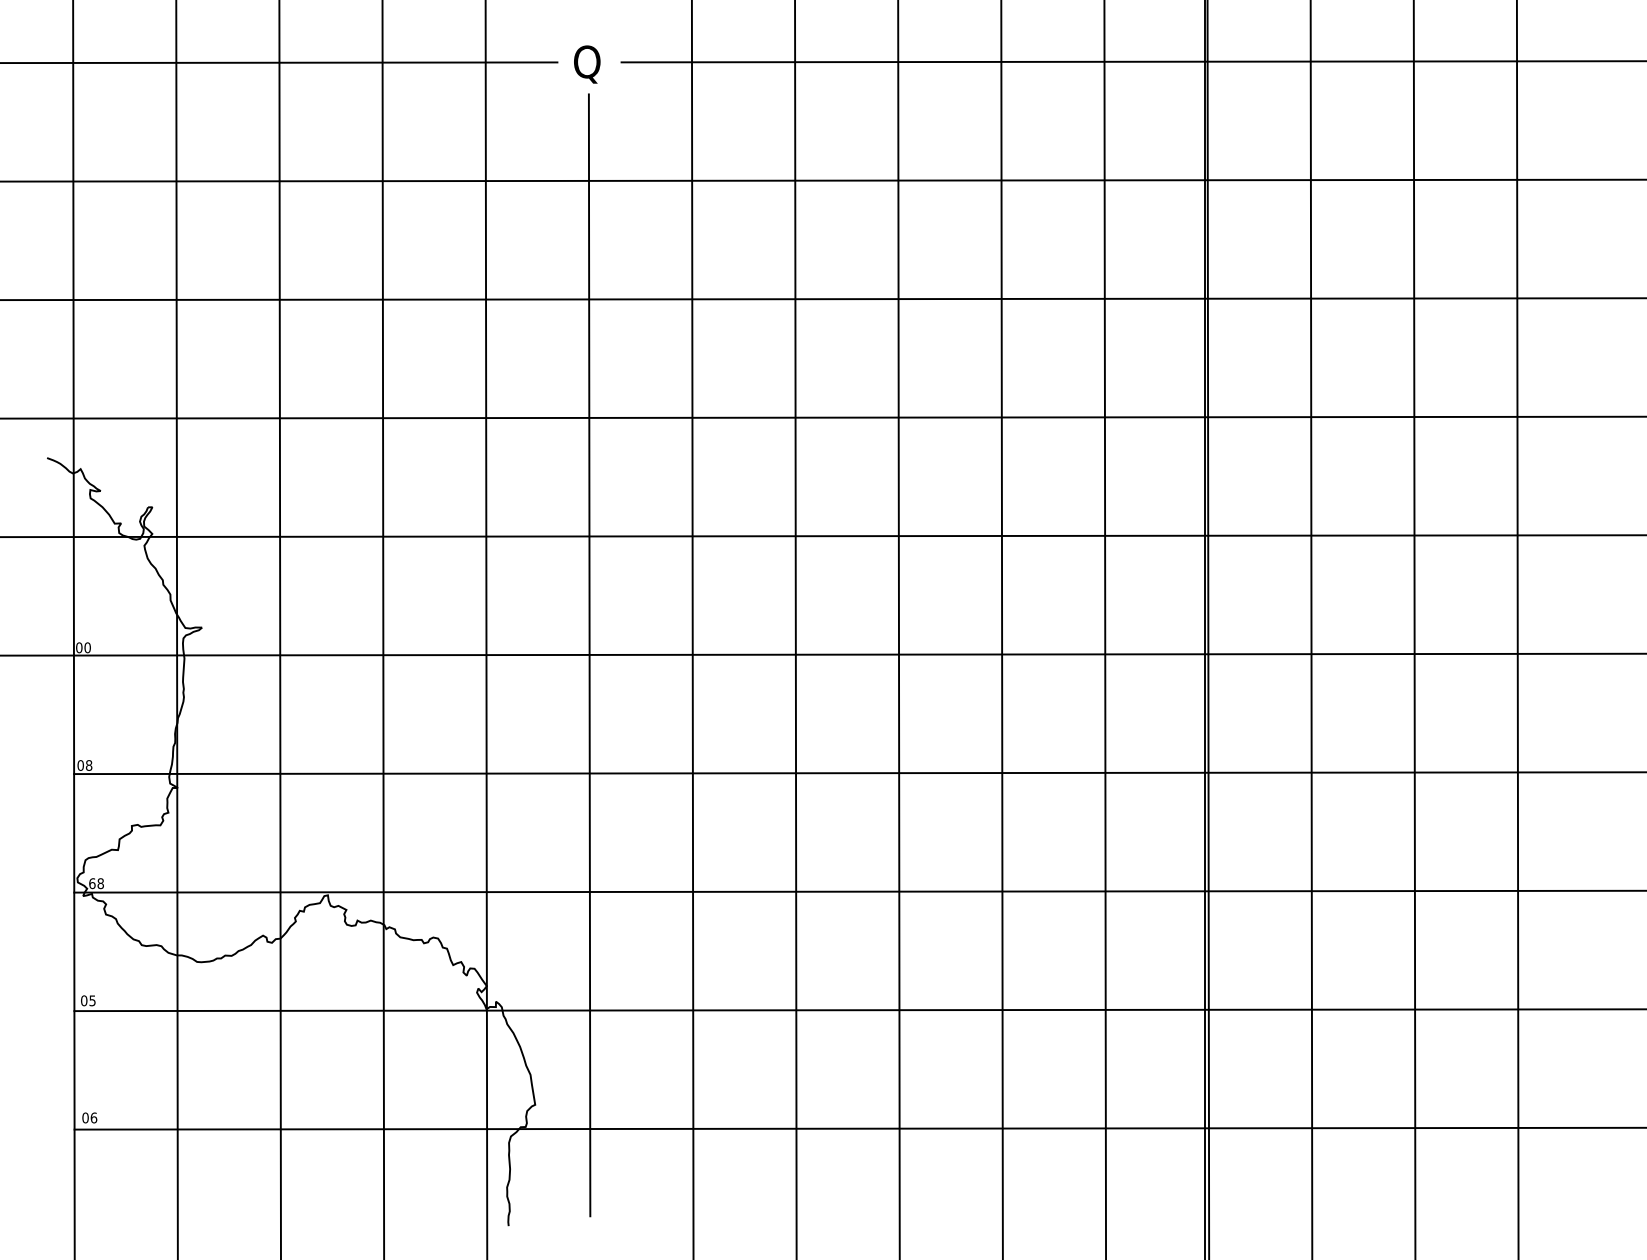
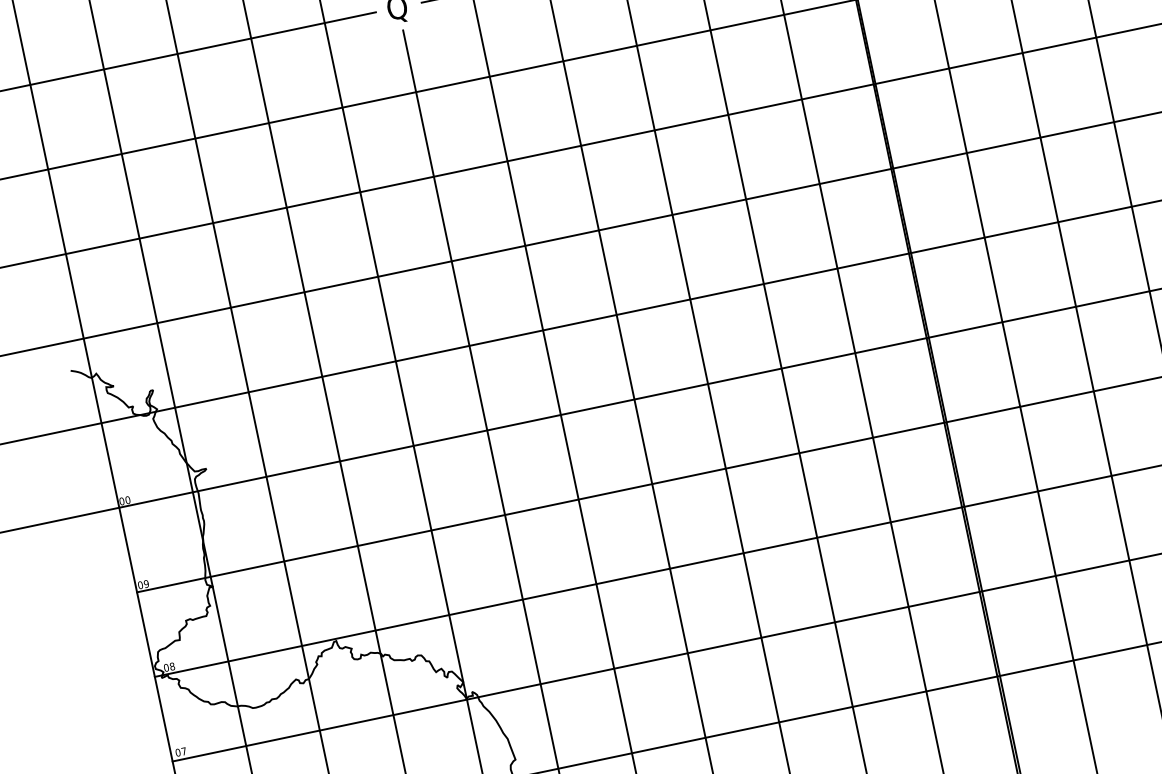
text: (88, 765) -> (146, 584), 08 -> 09
text: (92, 883) -> (166, 667), 68 -> 08
text: (92, 1000) -> (183, 751), 05 -> 07

